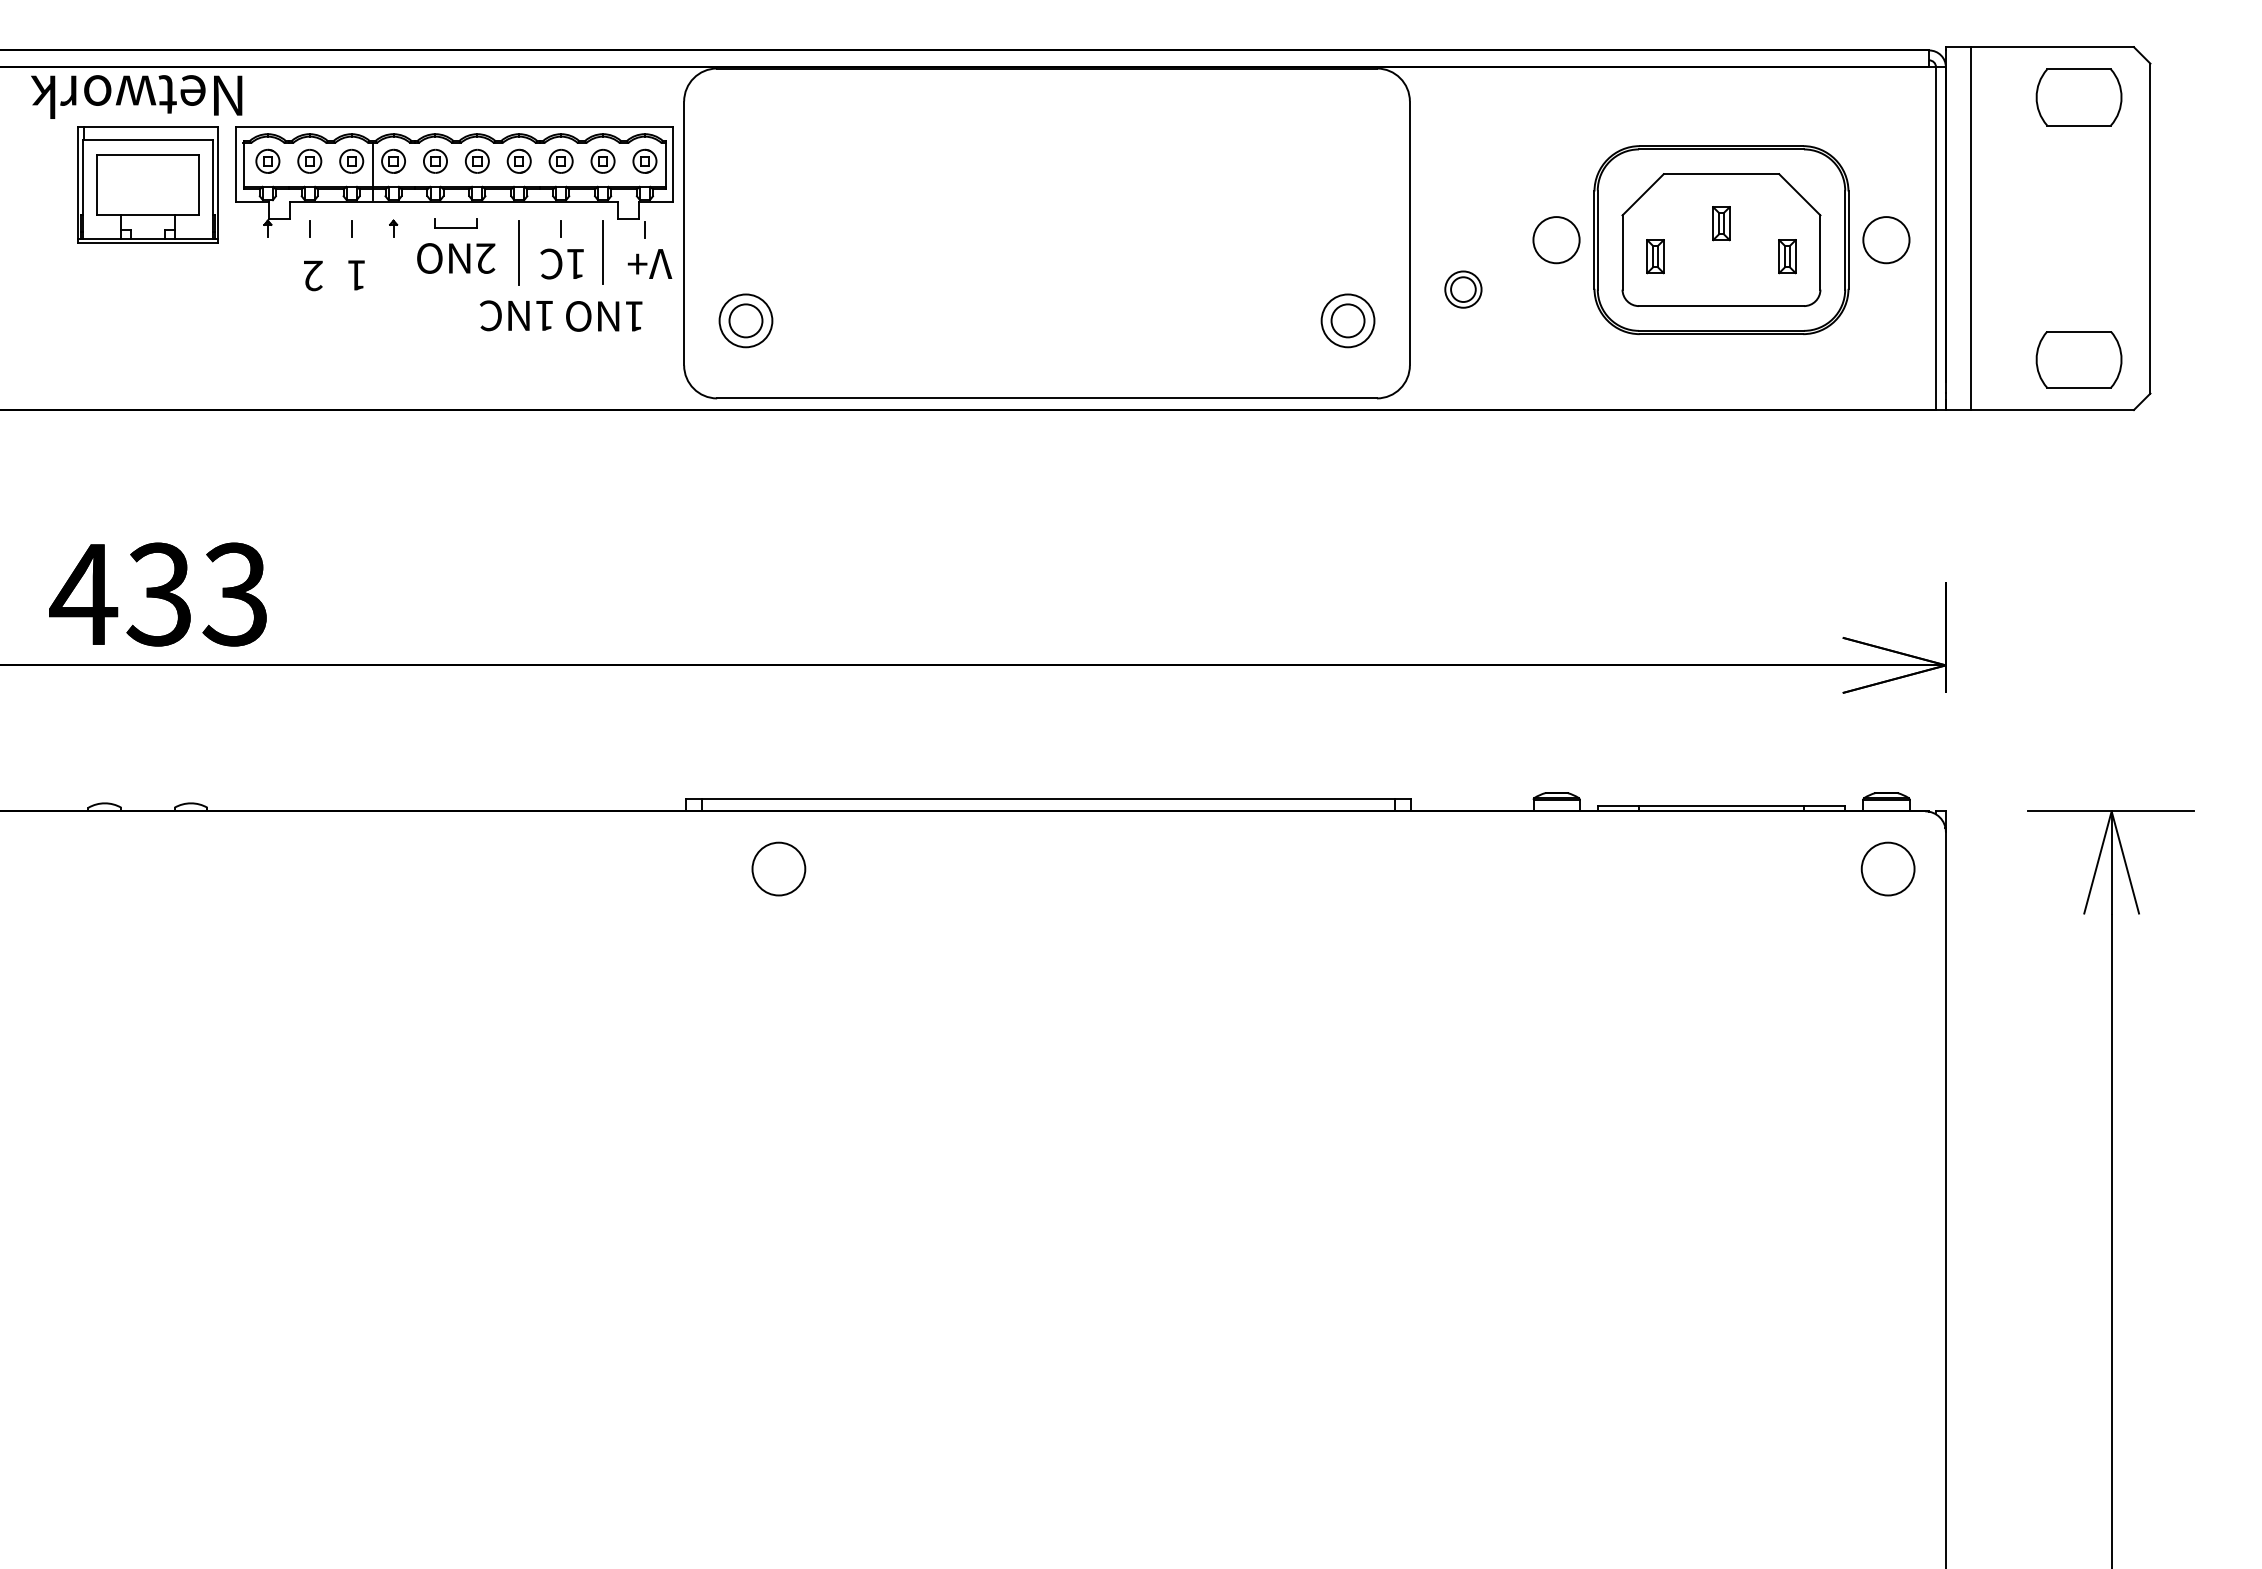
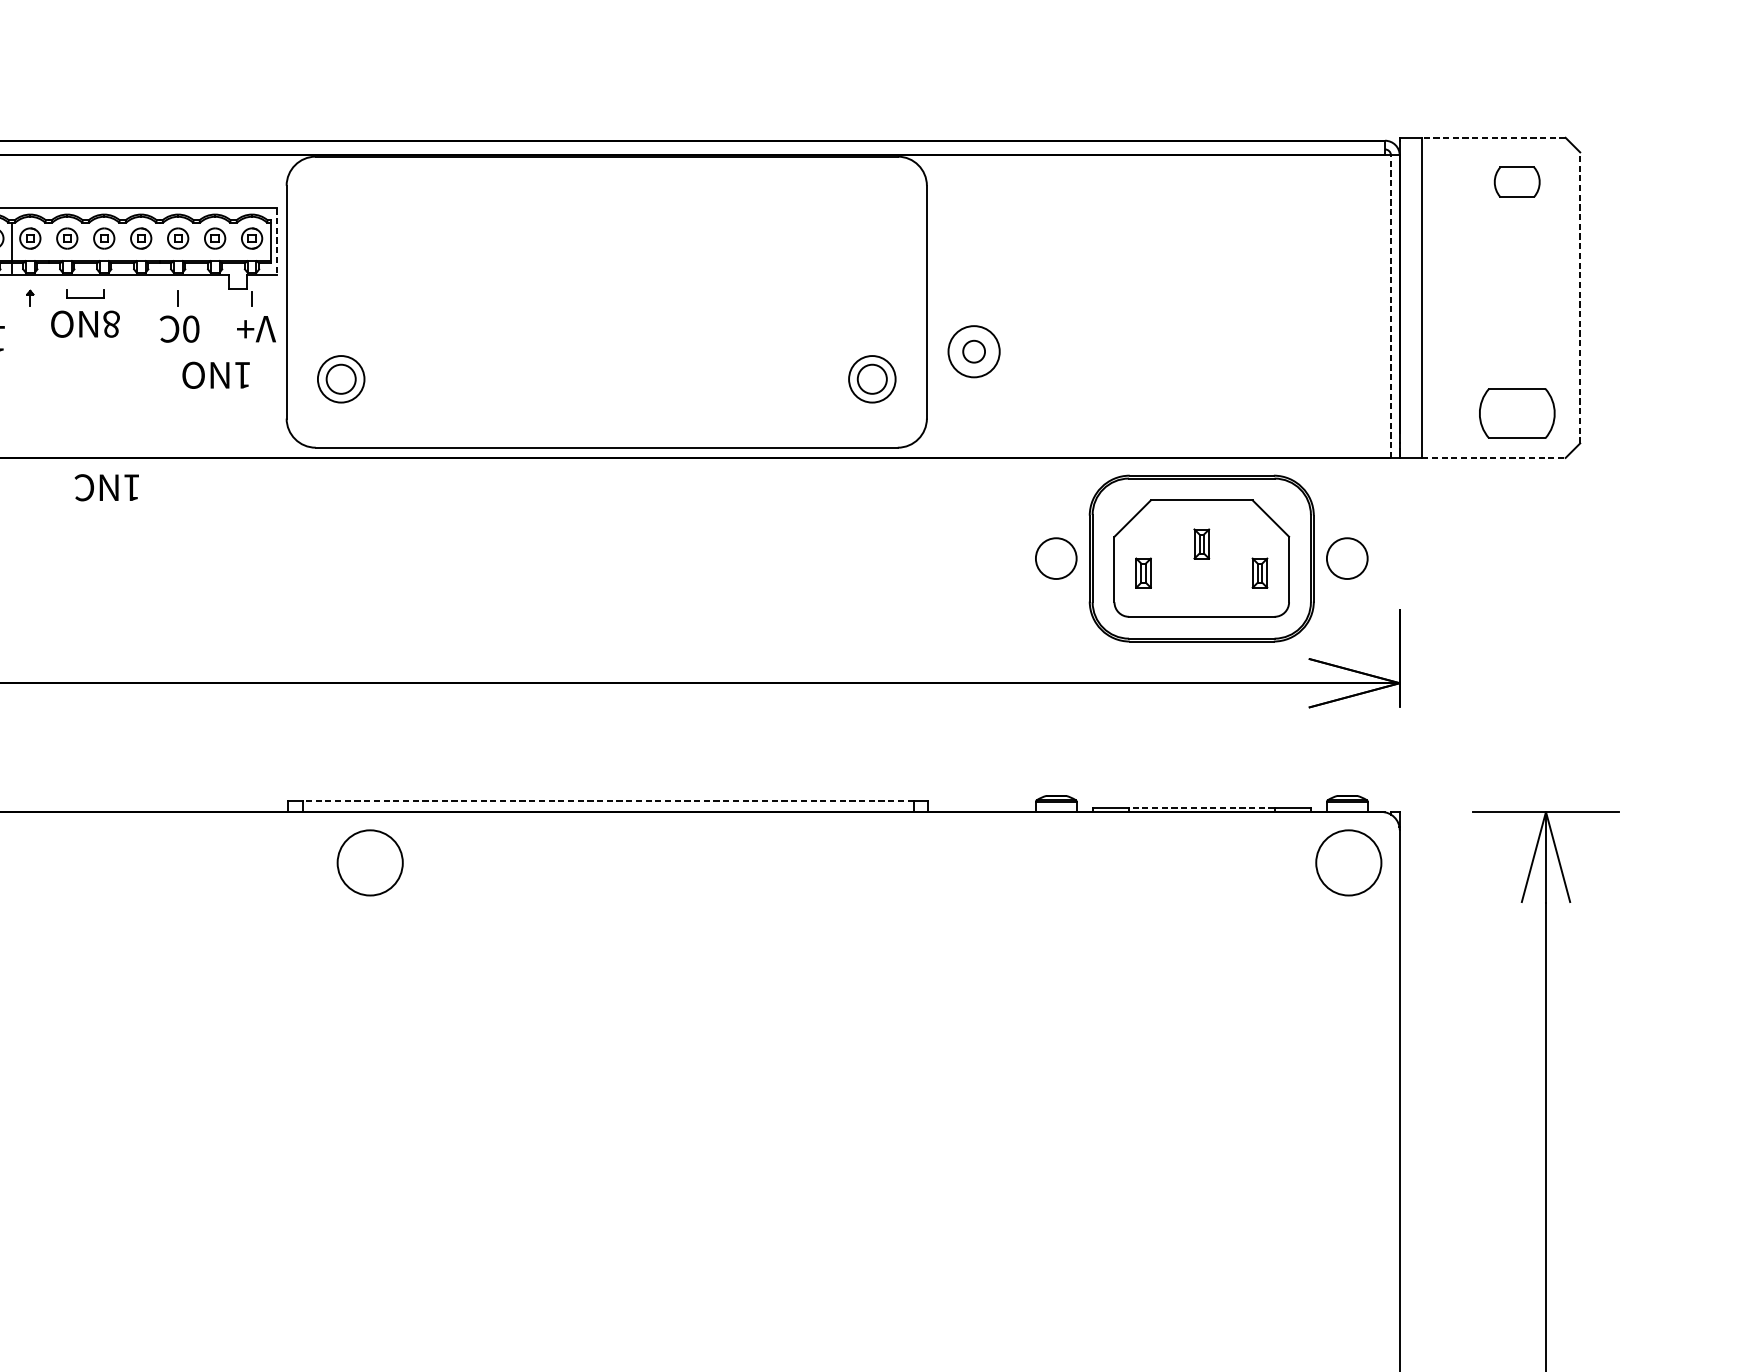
line: (2052, 47) -> (1493, 138), solid -> dashed
part: (2078, 97) -> (1516, 182), size x0.6
line: (672, 164) -> (276, 241), solid -> dashed
line: (2150, 228) -> (1580, 297), solid -> dashed
line: (1936, 238) -> (1391, 306), solid -> dashed
part: (1721, 239) -> (1201, 558), moved
line: (519, 252) -> (141, 318), removed
line: (603, 252) -> (215, 318), removed
text: (485, 258) -> (111, 324), 2NO -> 8NO
text: (575, 263) -> (190, 328), 1C -> 0C
circle: (1463, 289) -> (974, 351), size x1.6
text: (516, 315) -> (106, 487), moved
line: (2053, 410) -> (1494, 458), solid -> dashed
line: (1048, 798) -> (608, 800), solid -> dashed
line: (1721, 806) -> (1201, 807), solid -> dashed
circle: (778, 868) -> (369, 862), size x1.4
circle: (1887, 868) -> (1348, 862), size x1.4

